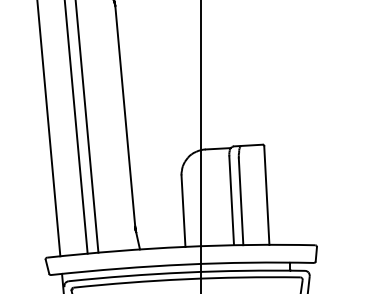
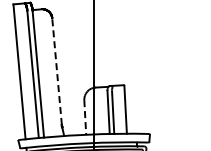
line: (126, 116) -> (57, 71), solid -> dashed
line: (183, 211) -> (85, 117), solid -> dashed

